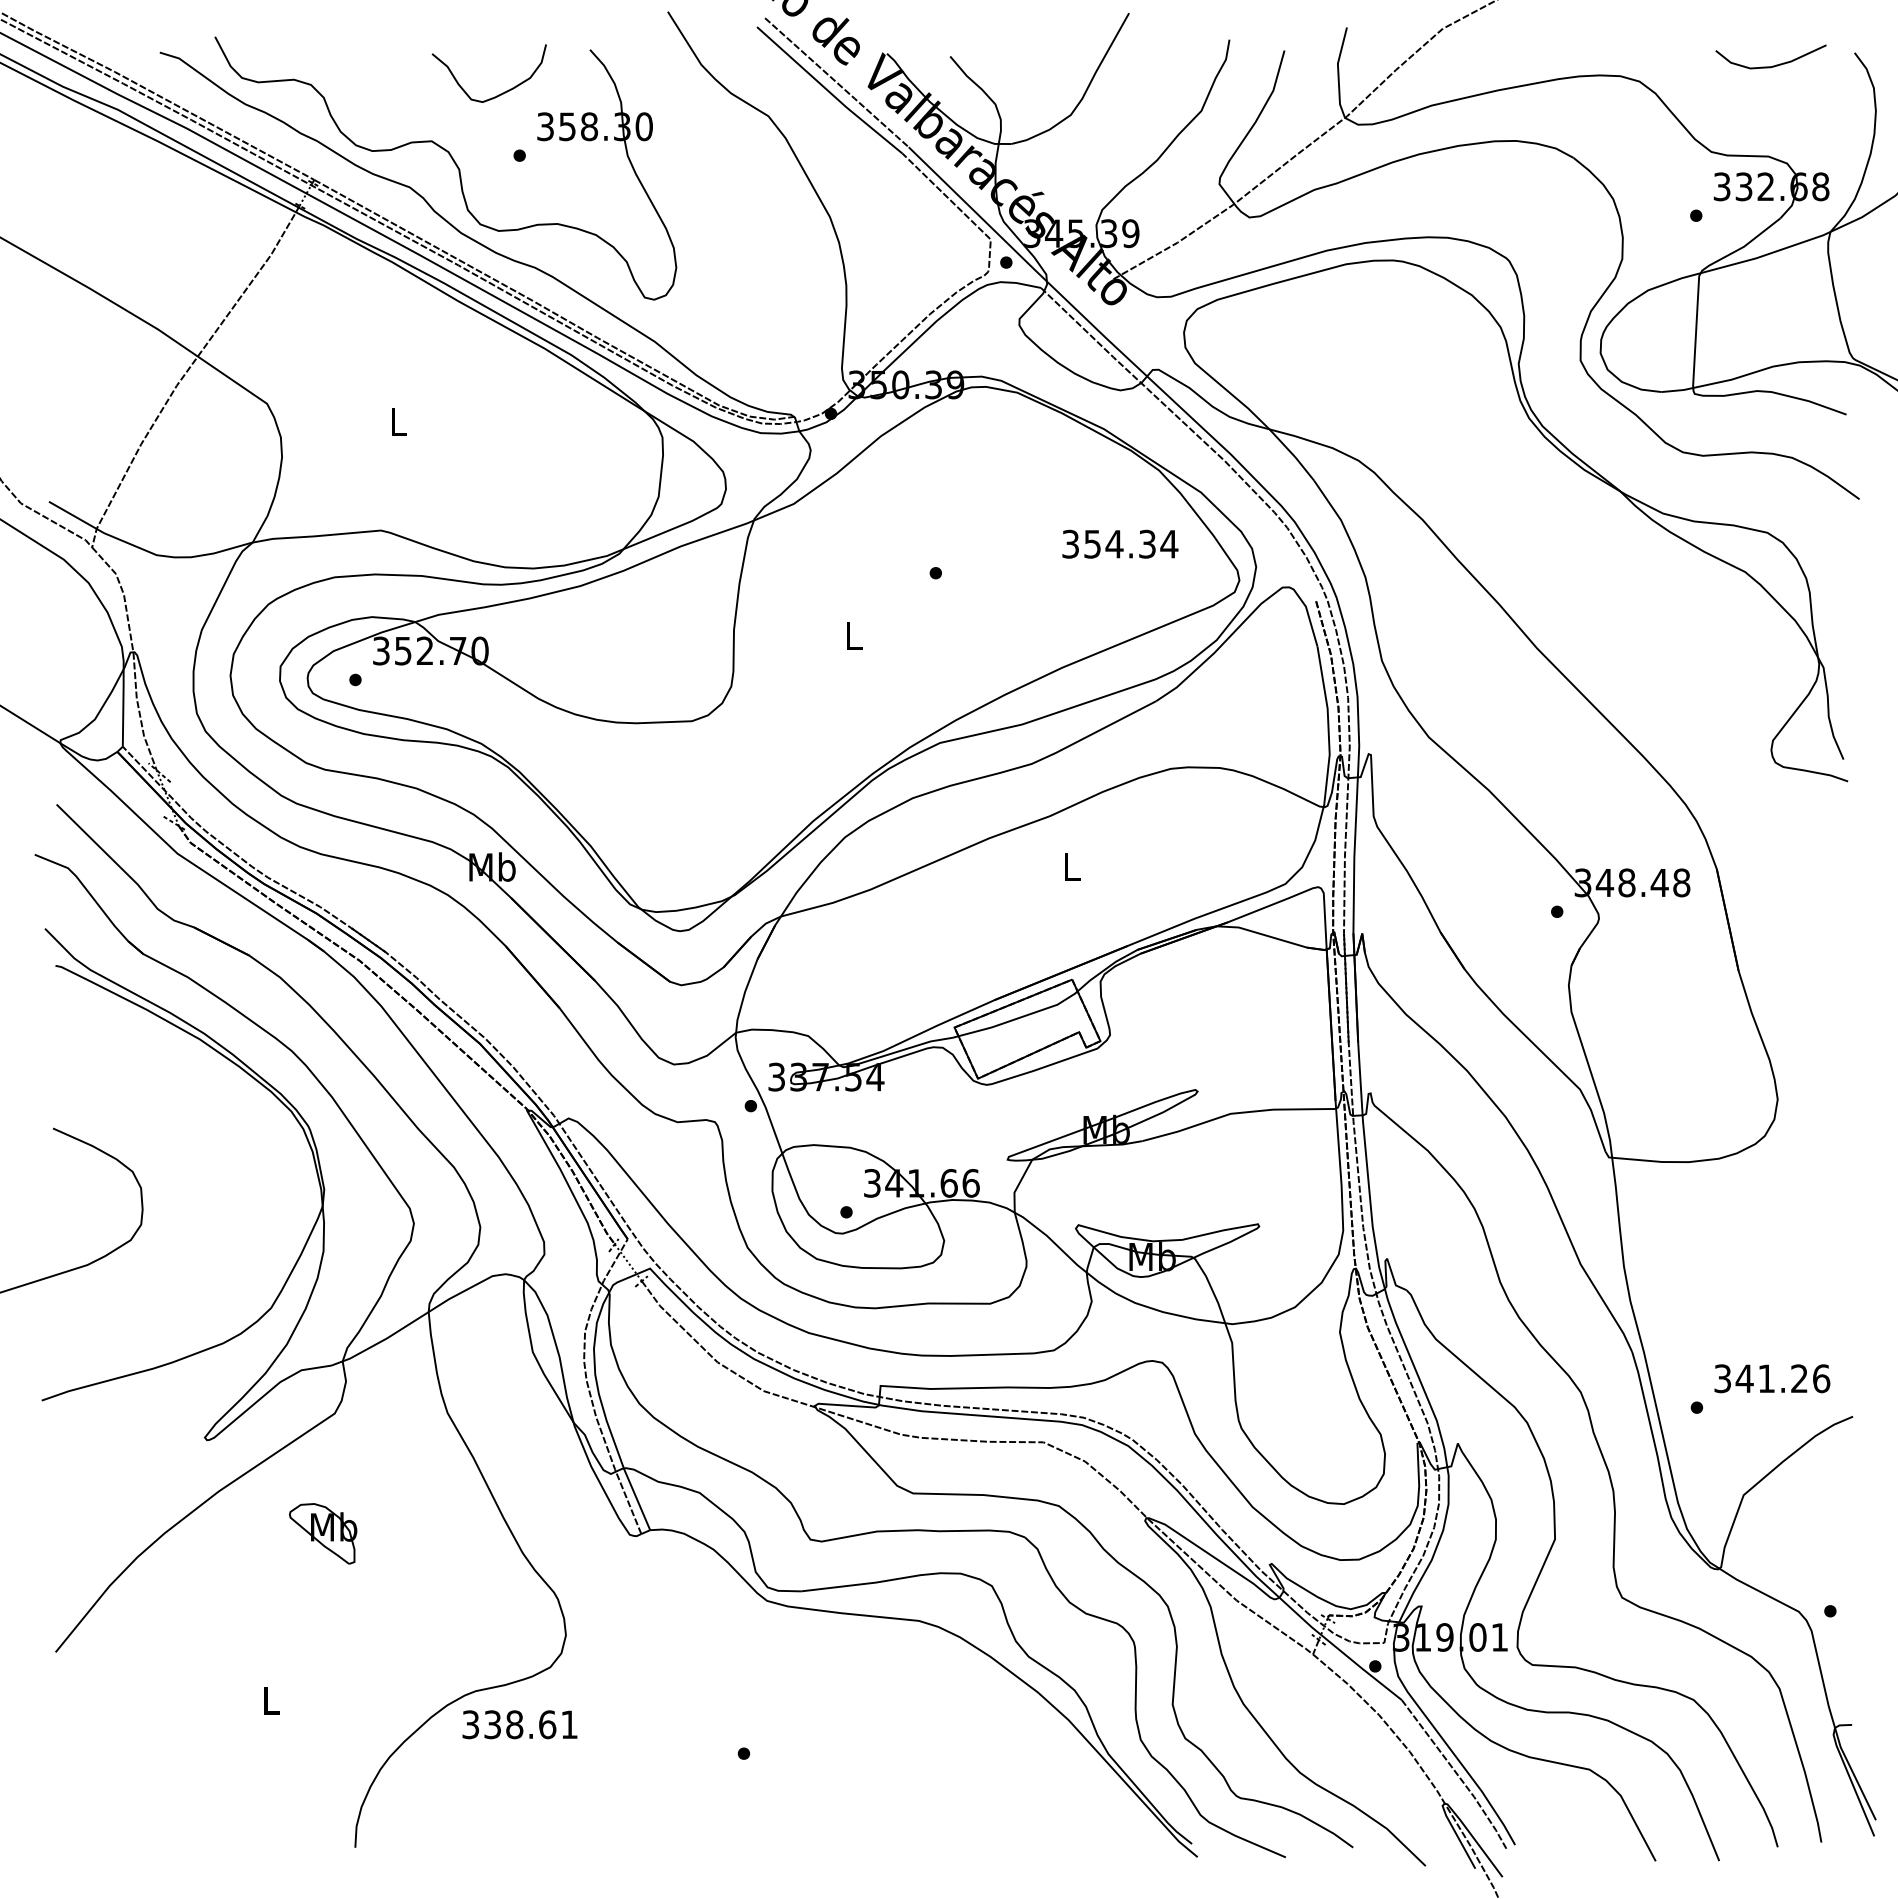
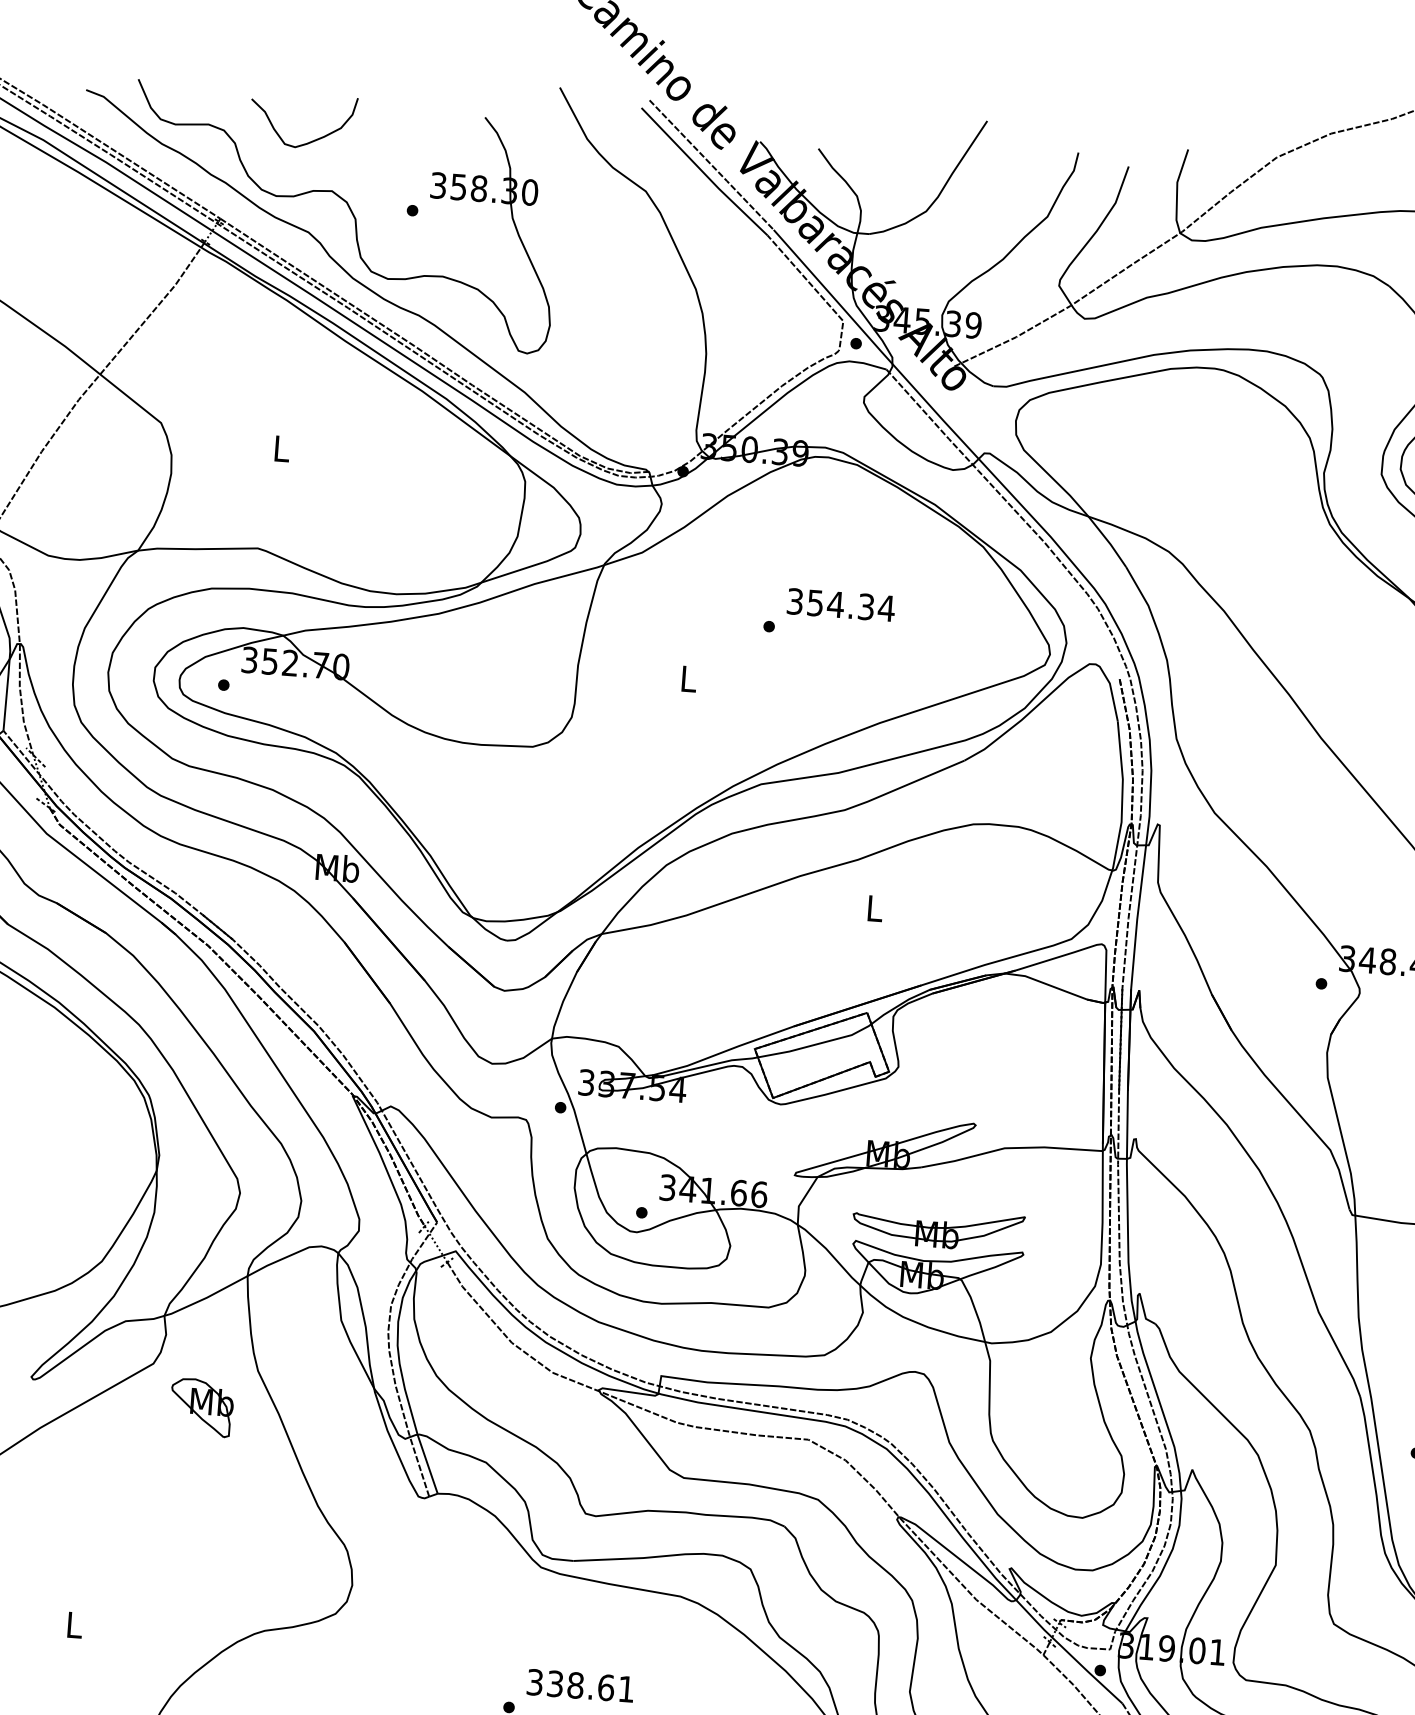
curve: (498, 94) -> (310, 141), moved
text: (1120, 543) -> (841, 604), moved
part: (1165, 1205) -> (937, 1228), added
part: (323, 1533) -> (202, 1407), moved
text: (519, 1724) -> (580, 1685), moved

